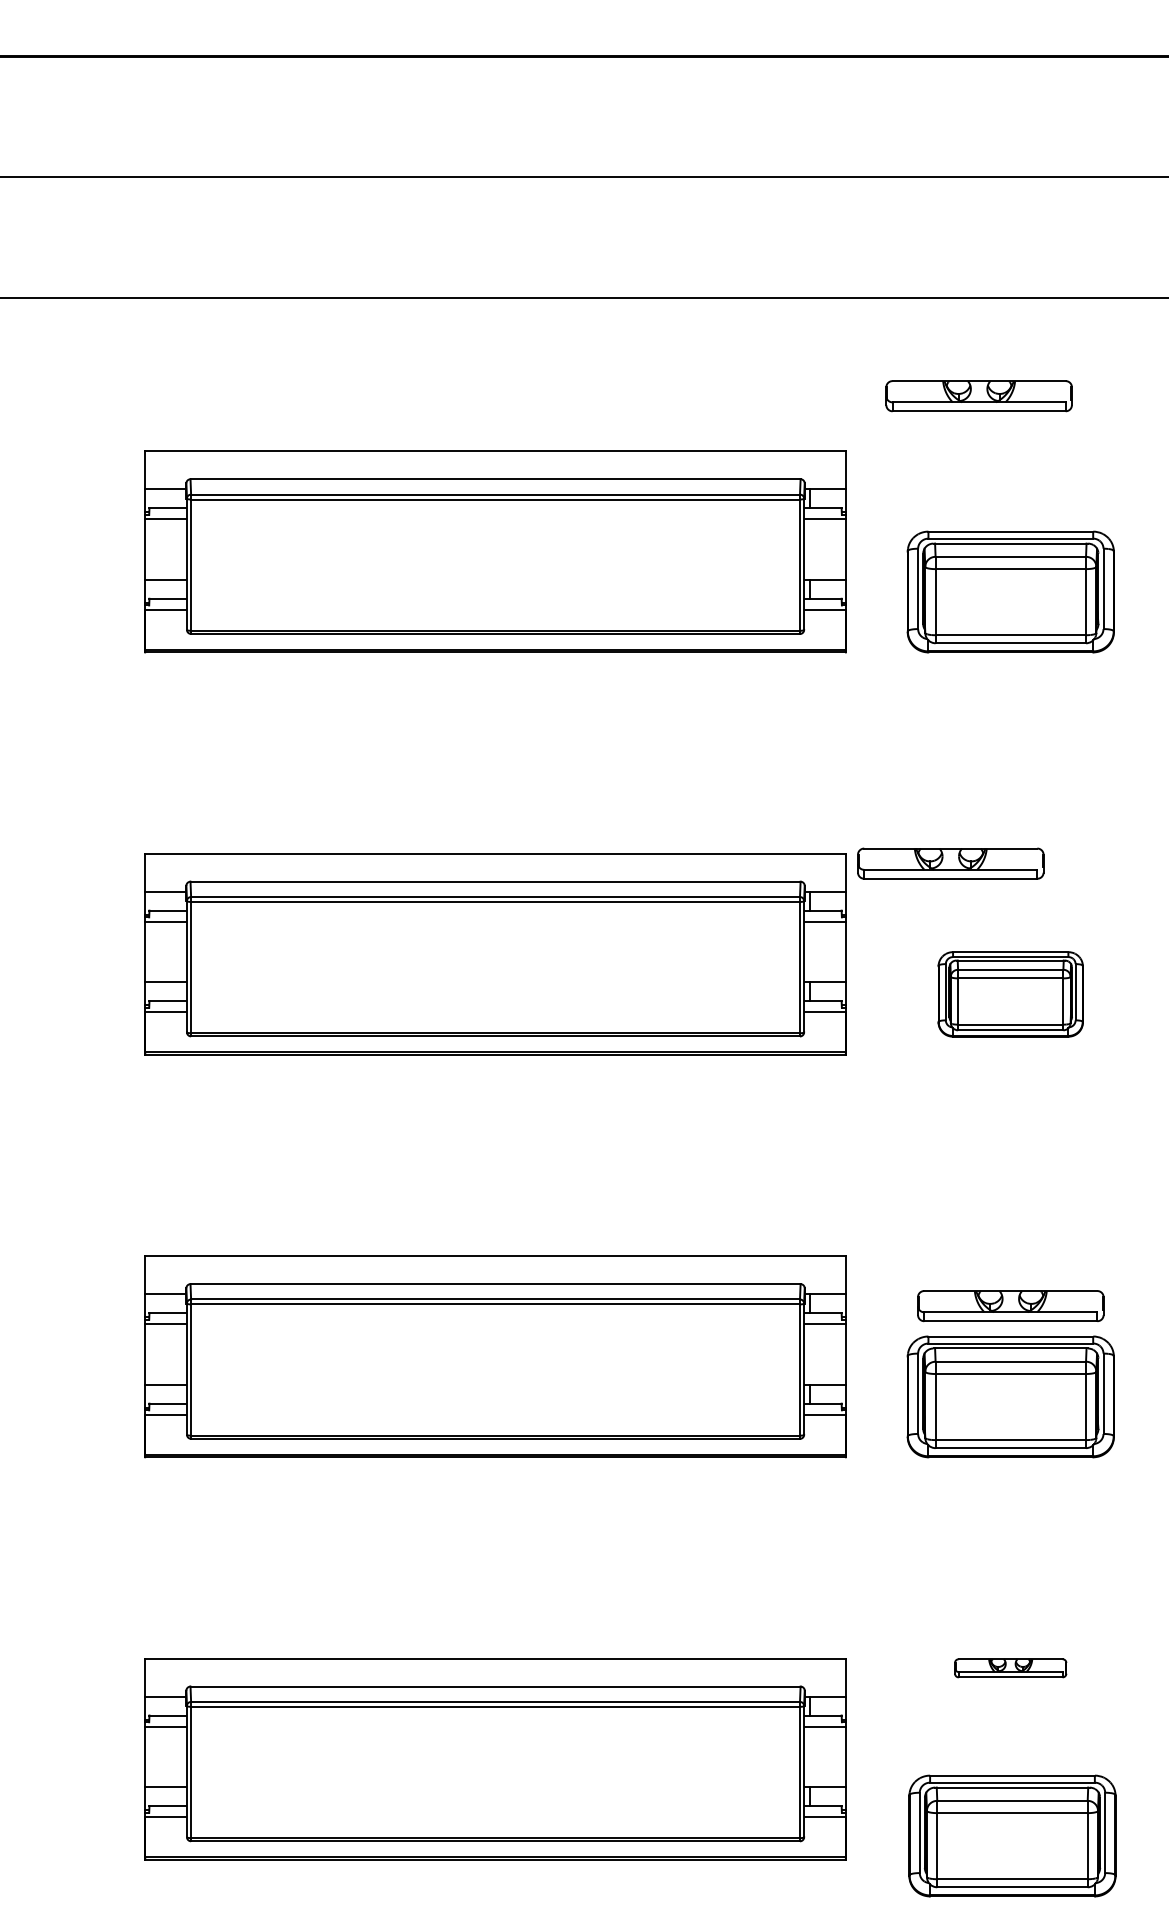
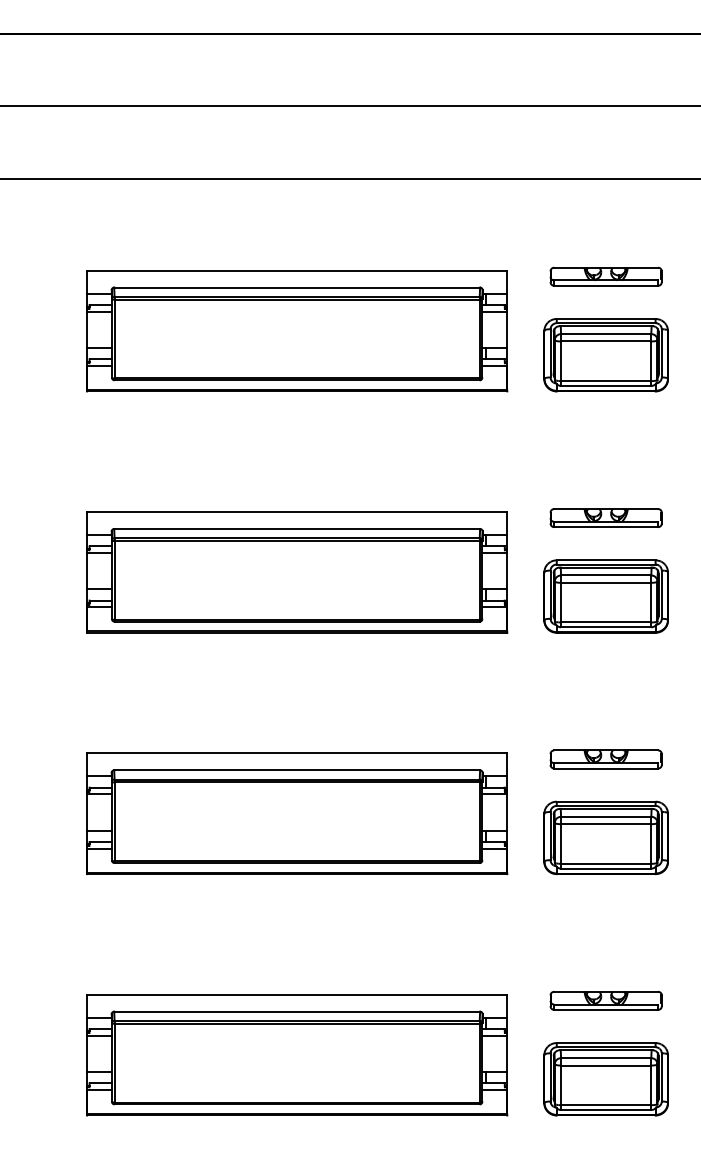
part: (978, 395) -> (605, 276), moved
part: (949, 862) -> (605, 517), moved
part: (1009, 994) -> (605, 596), size x1.43
part: (1009, 1306) -> (605, 759), moved
part: (1009, 1667) -> (605, 1000), size x1.67
part: (1011, 1836) -> (605, 1079), moved

